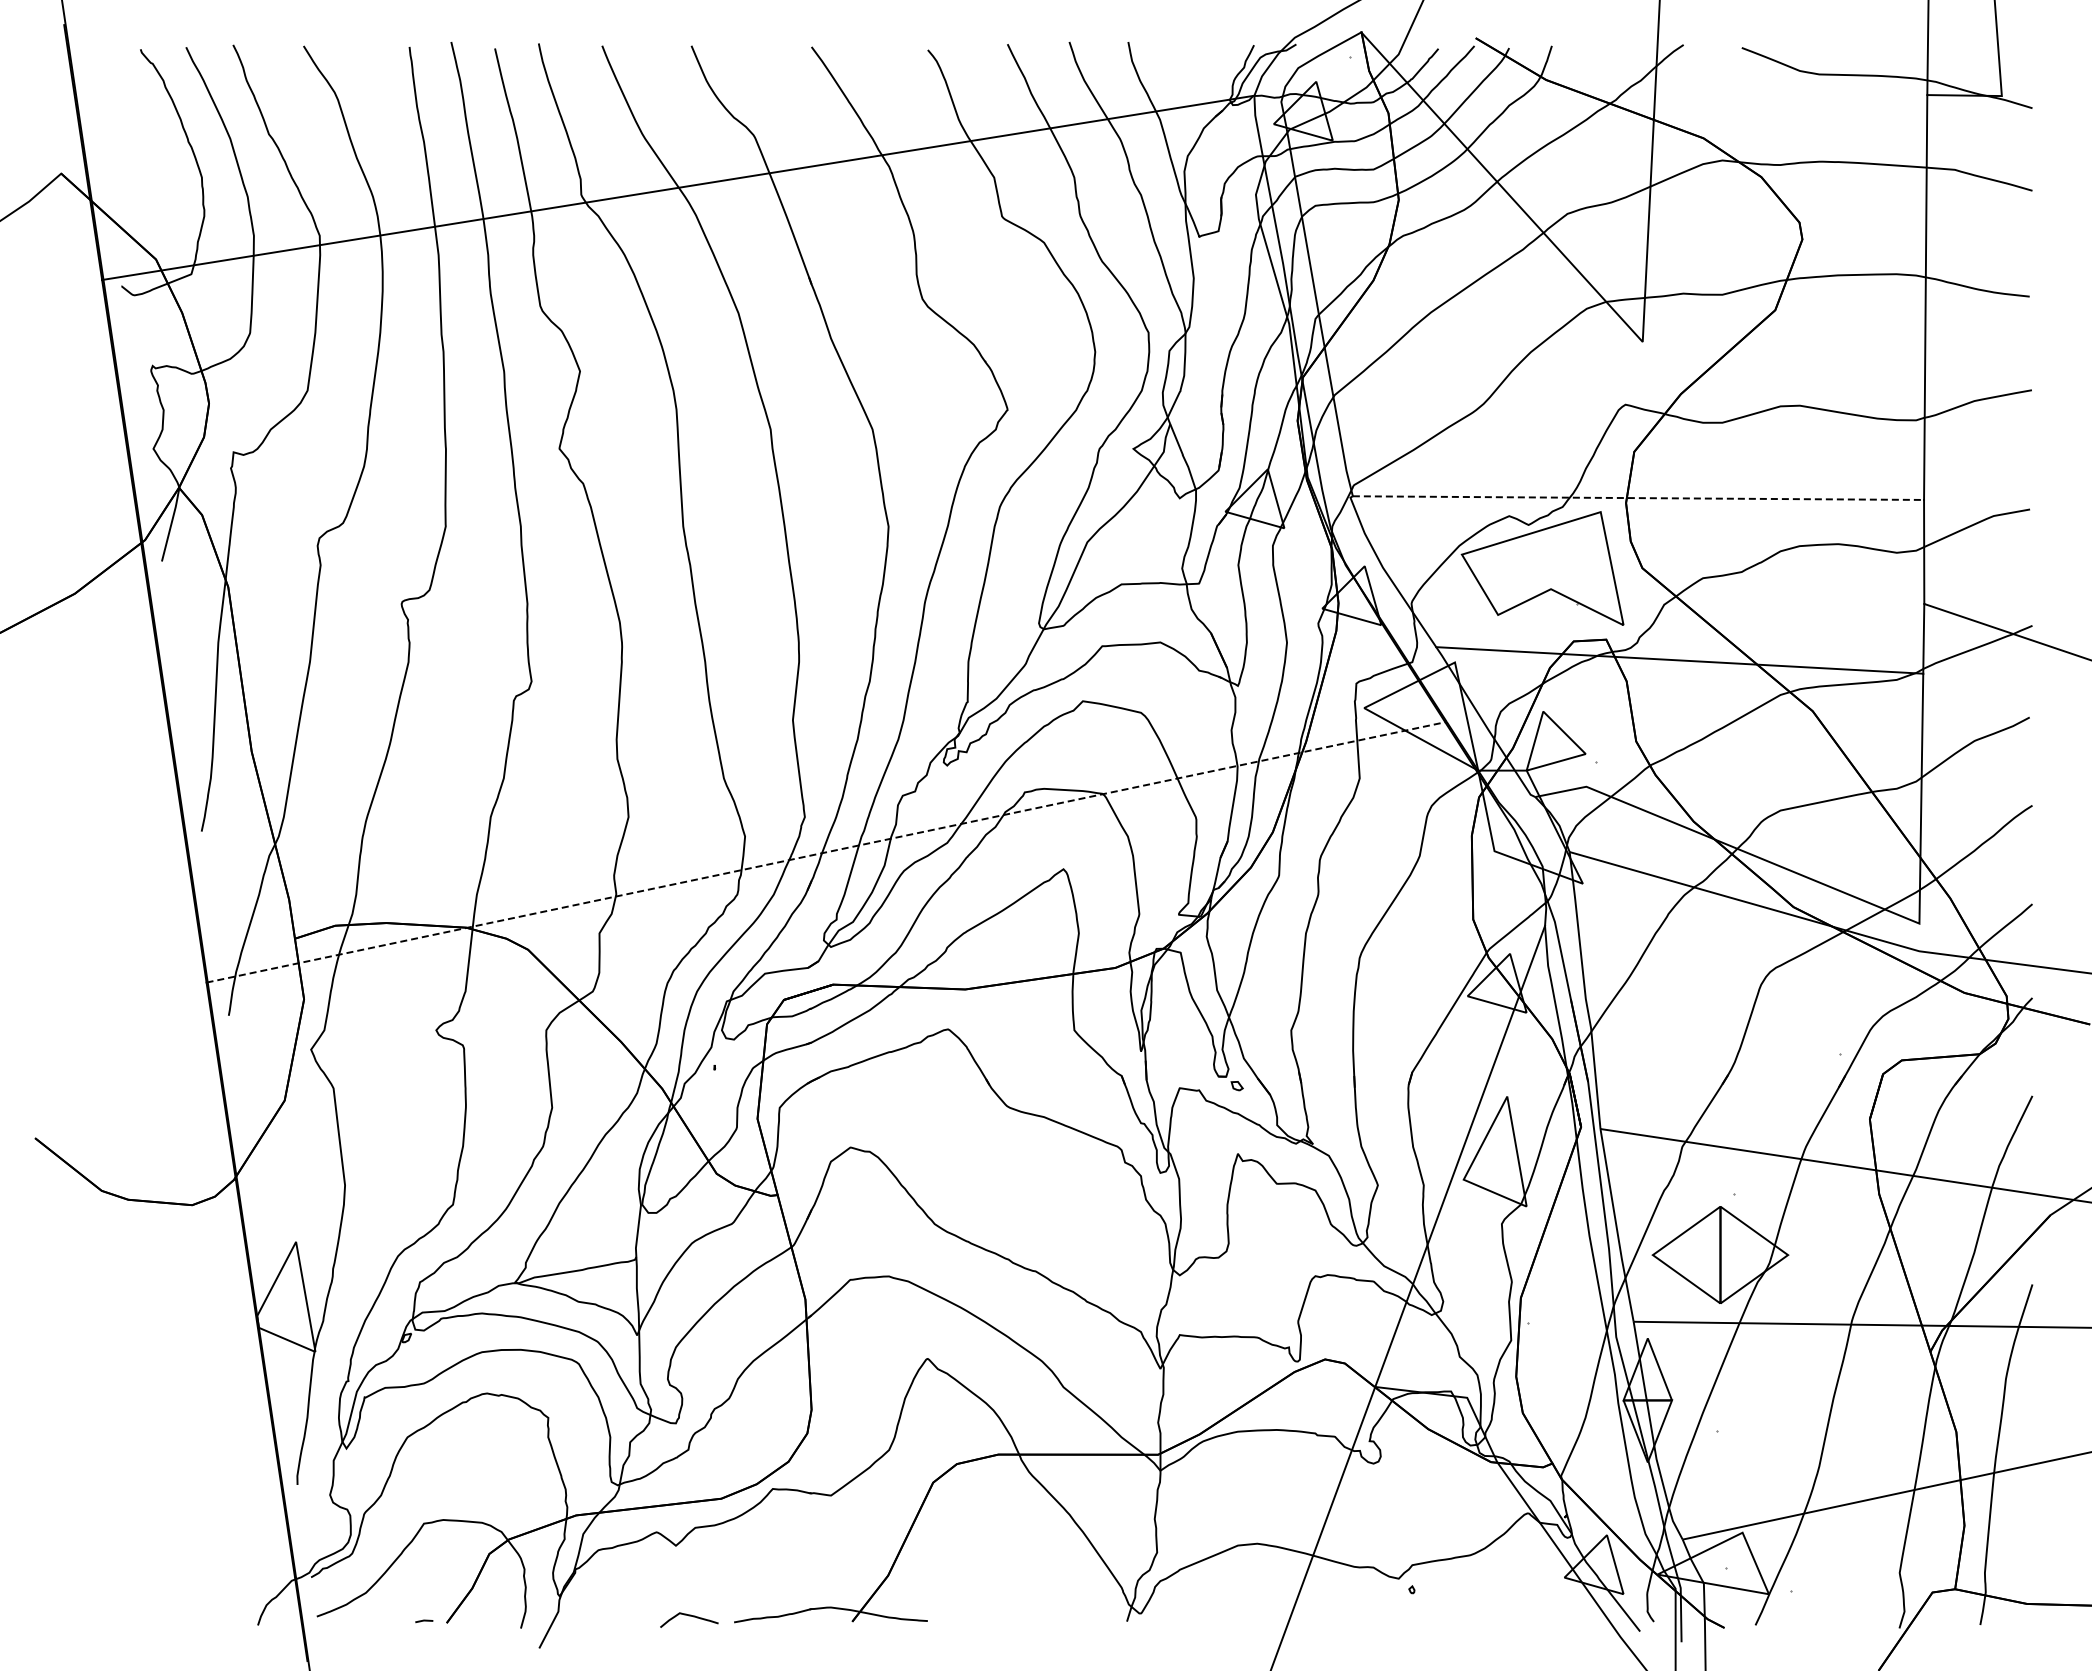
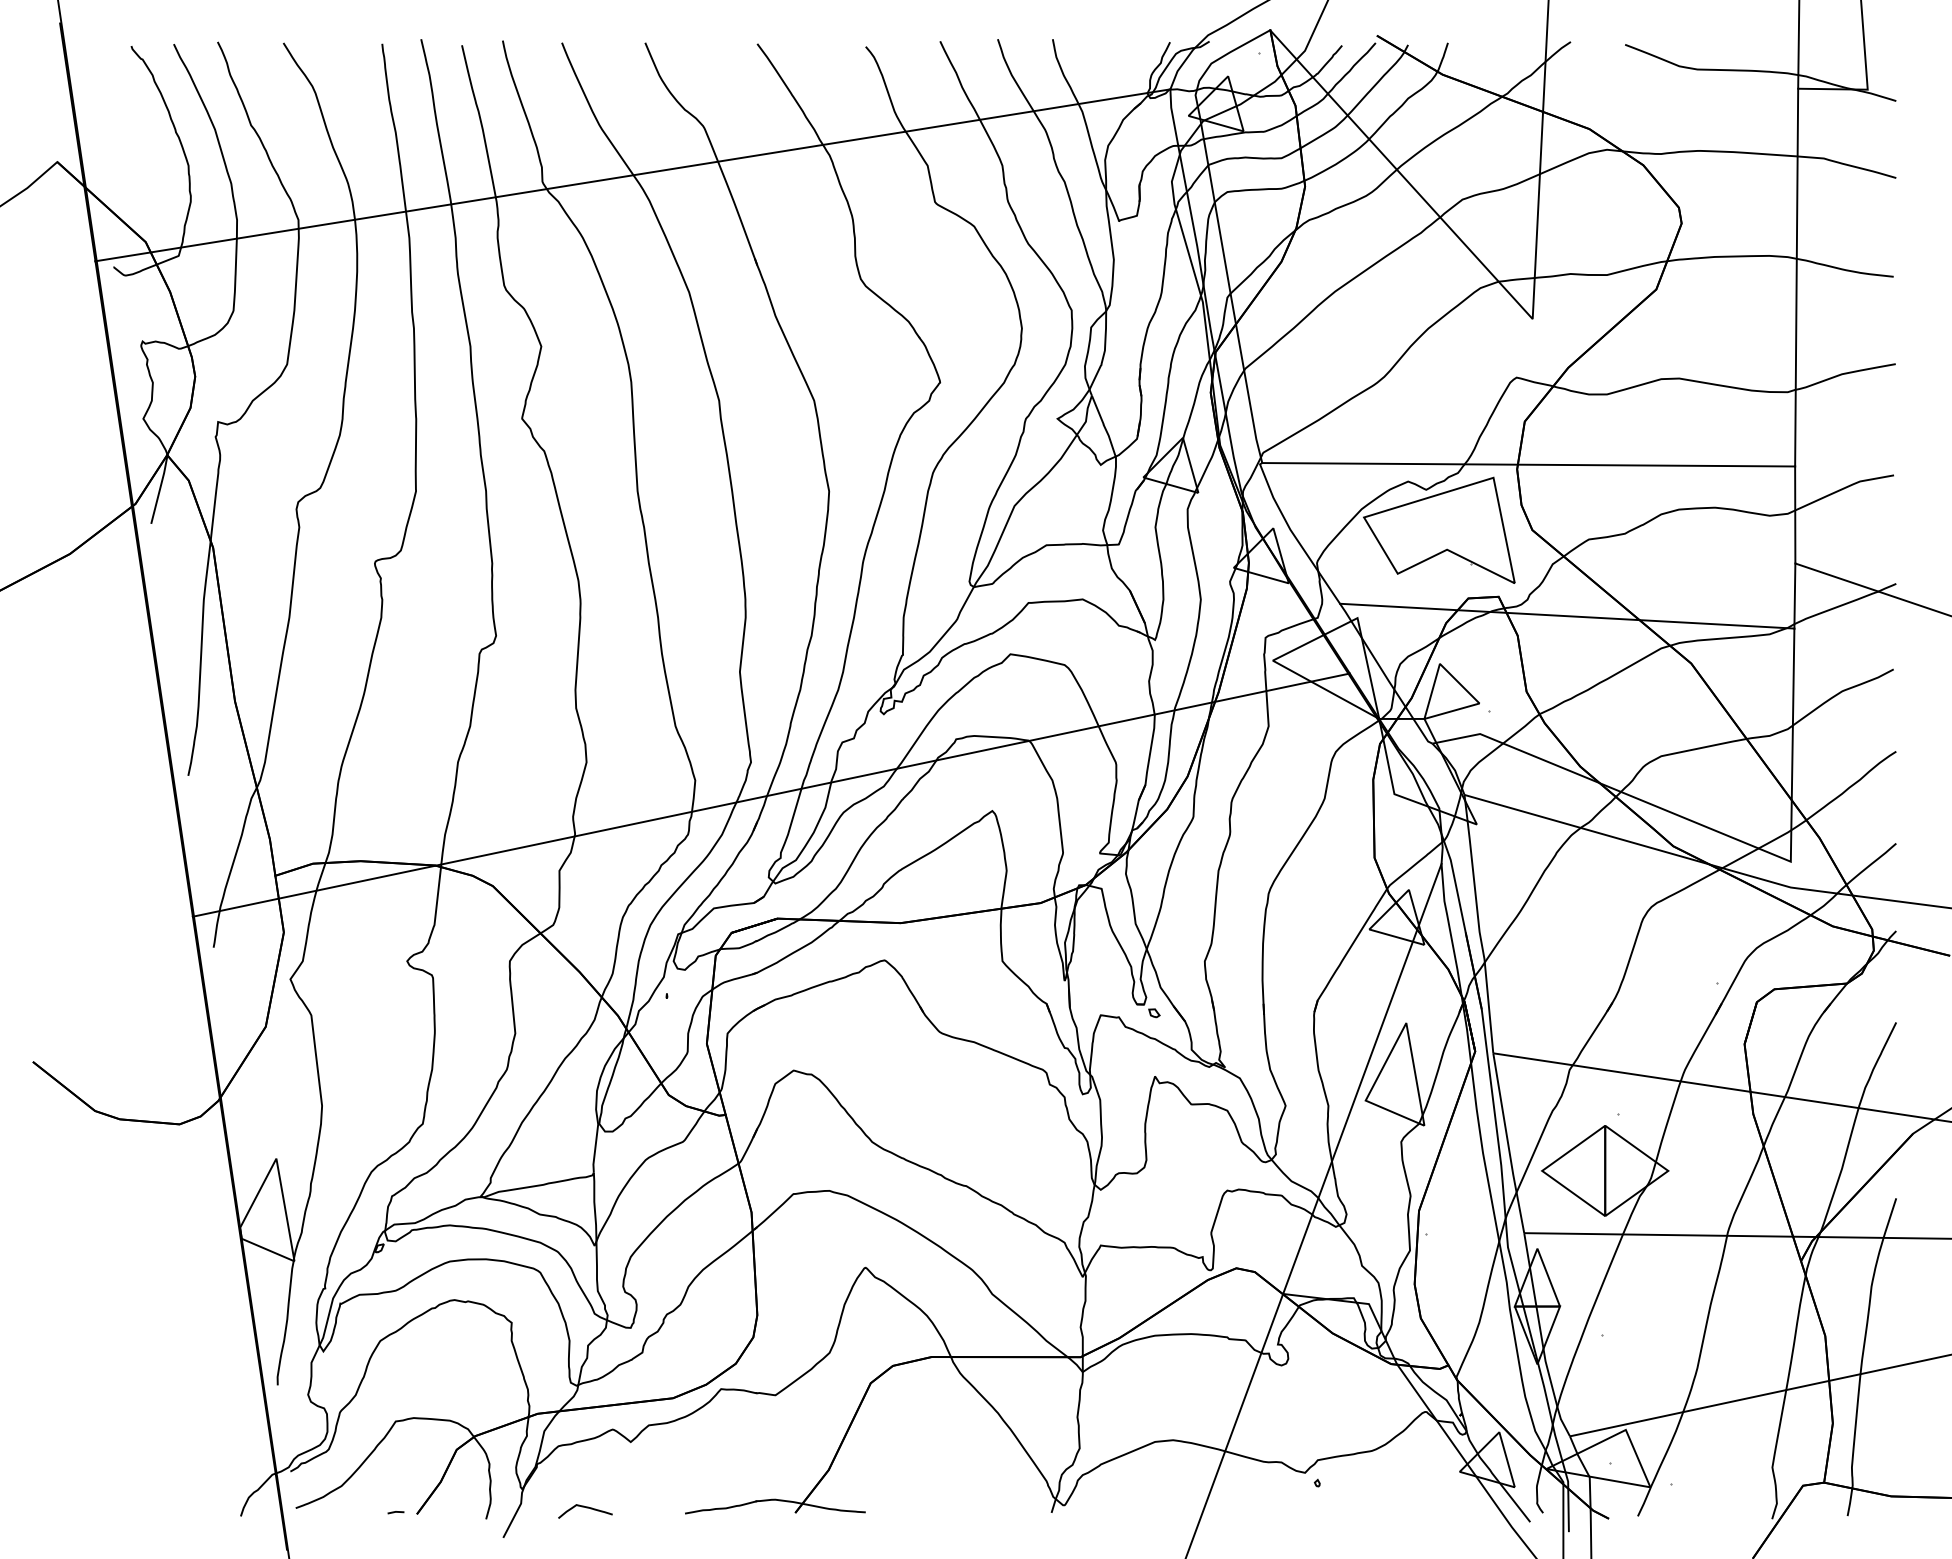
line: (1638, 498) -> (1528, 465), dashed -> solid
line: (826, 852) -> (771, 795), dashed -> solid
curve: (689, 1616) -> (585, 1508), moved

